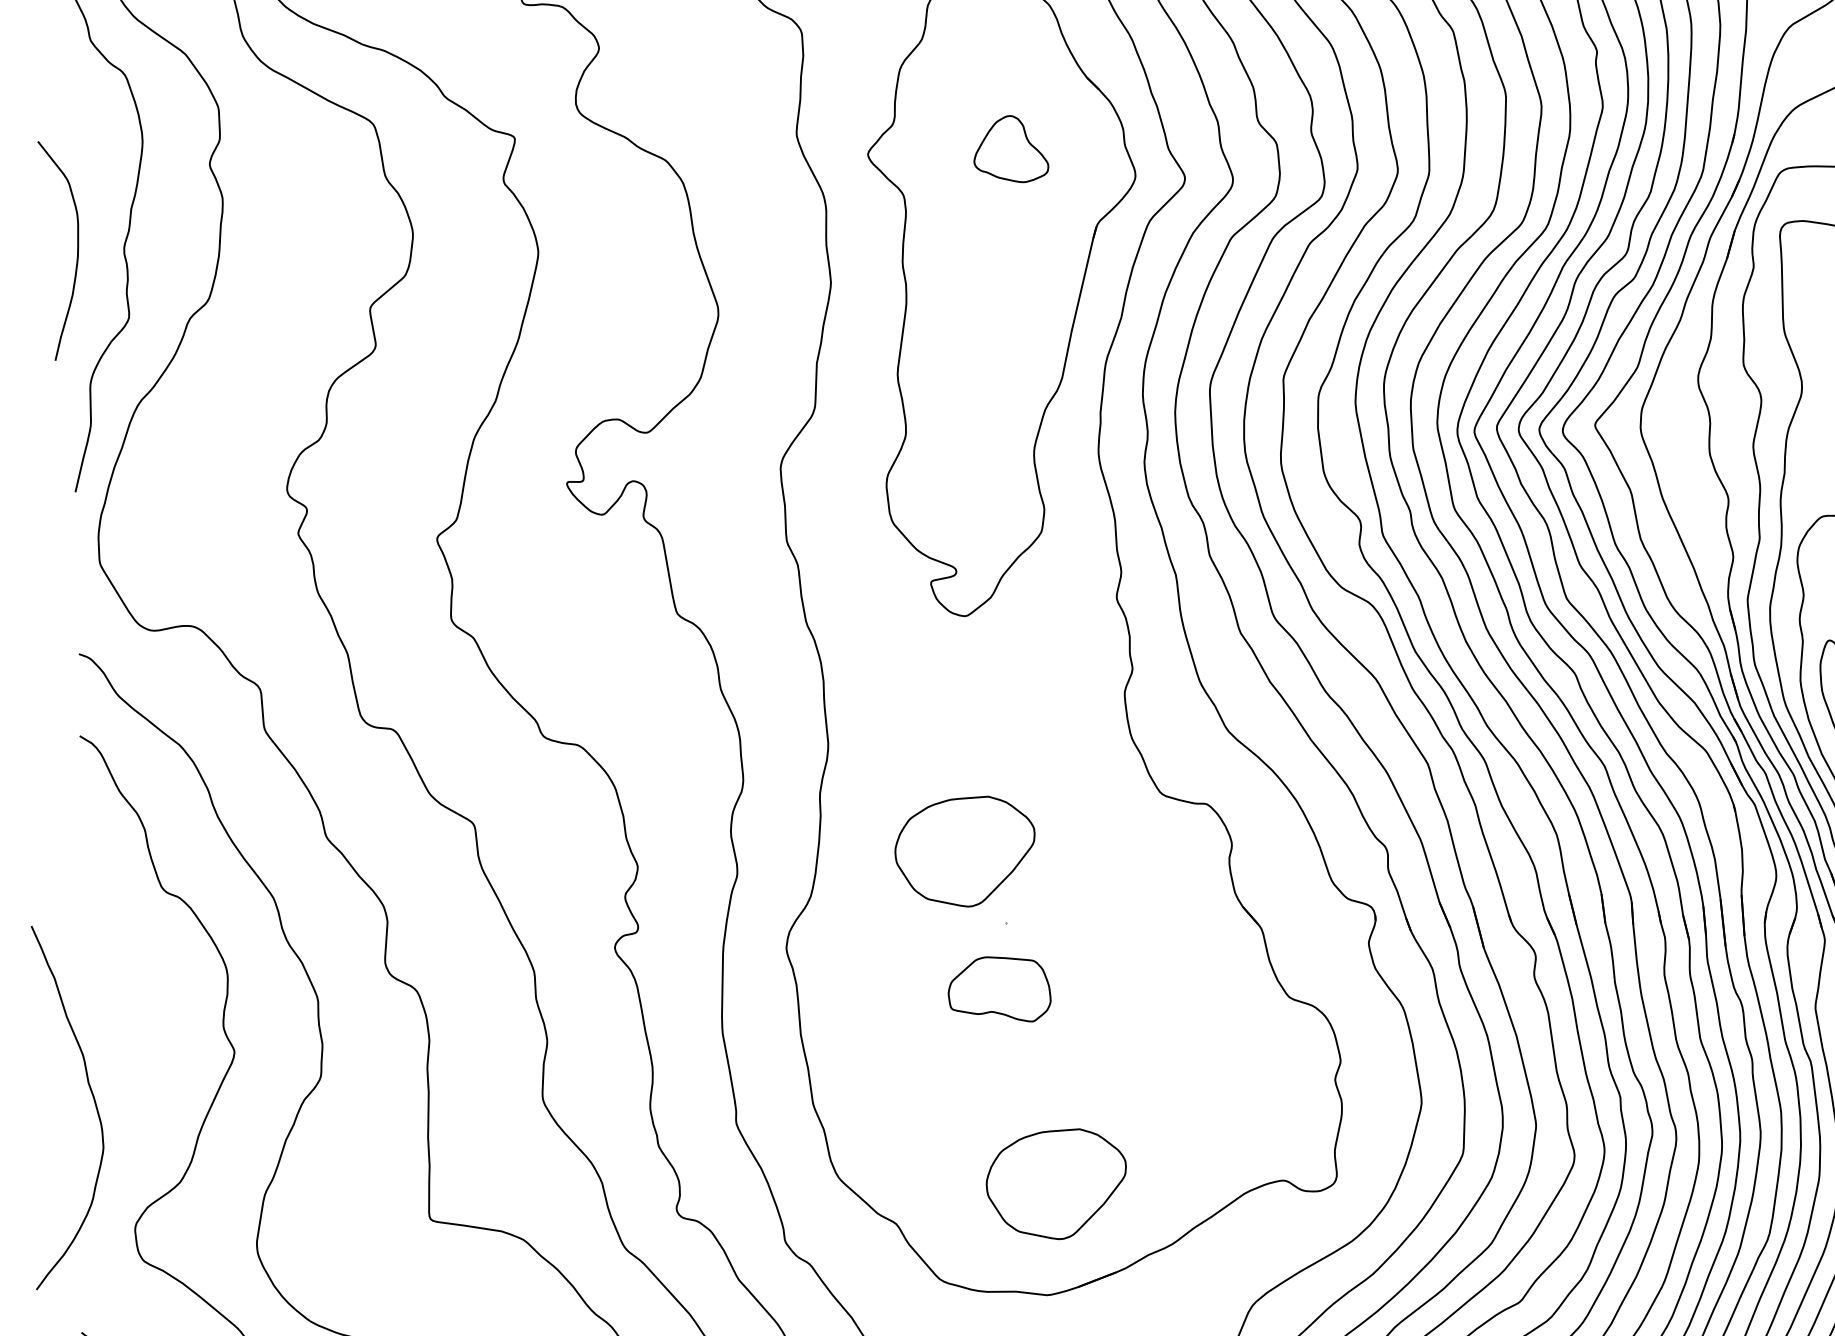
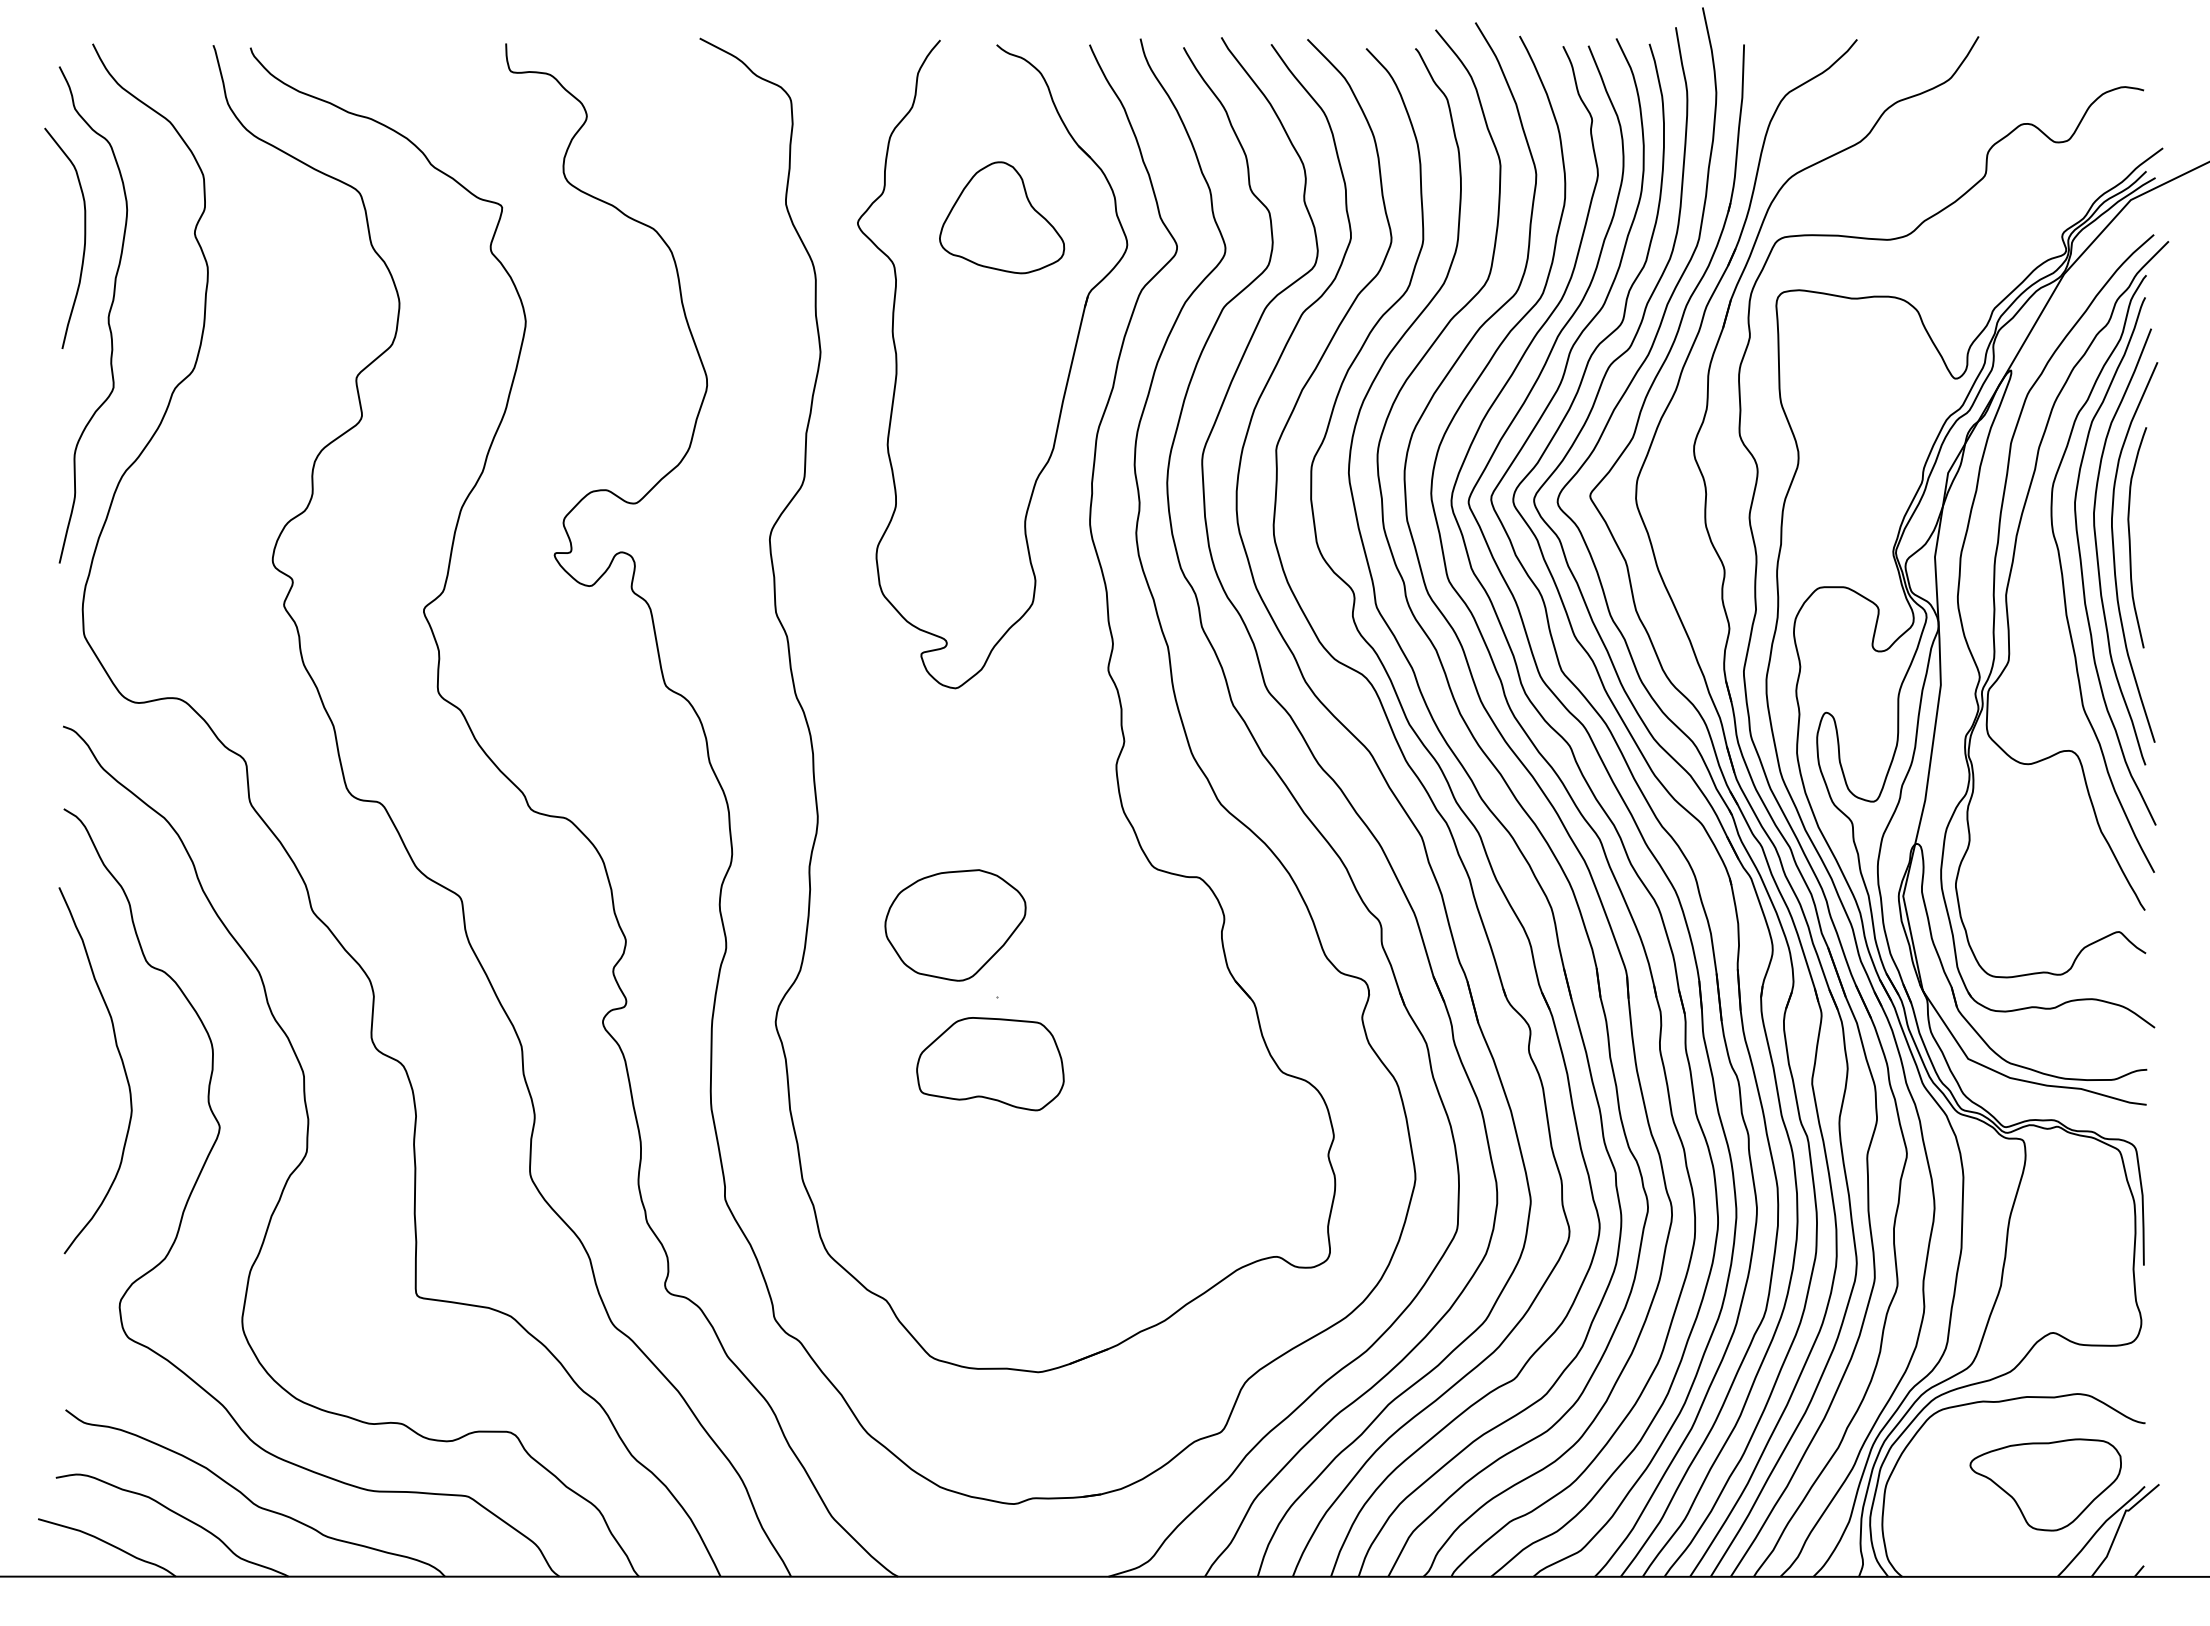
part: (1011, 148) -> (1002, 217), size x1.67
curve: (77, 250) -> (84, 237), moved
part: (999, 989) -> (990, 1064), size x1.43
curve: (93, 1099) -> (121, 1062), moved
part: (1056, 1184) -> (1047, 1260), removed

